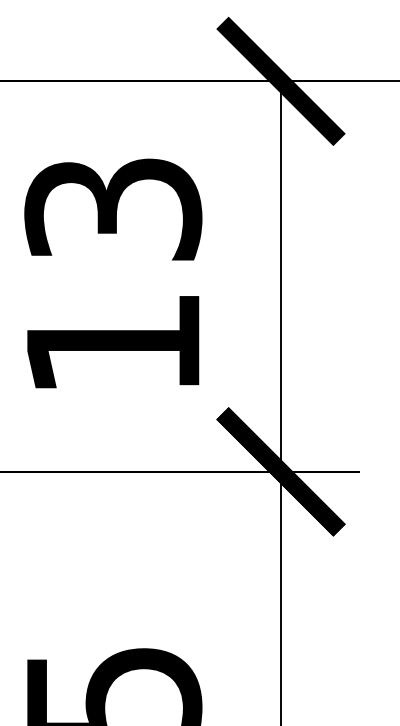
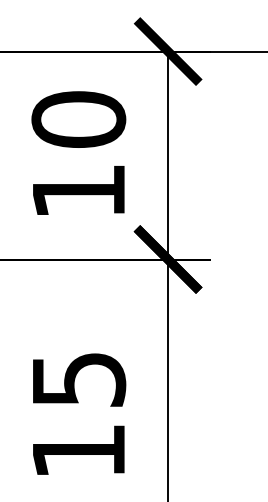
text: (112, 208) -> (78, 119), 13 -> 10

